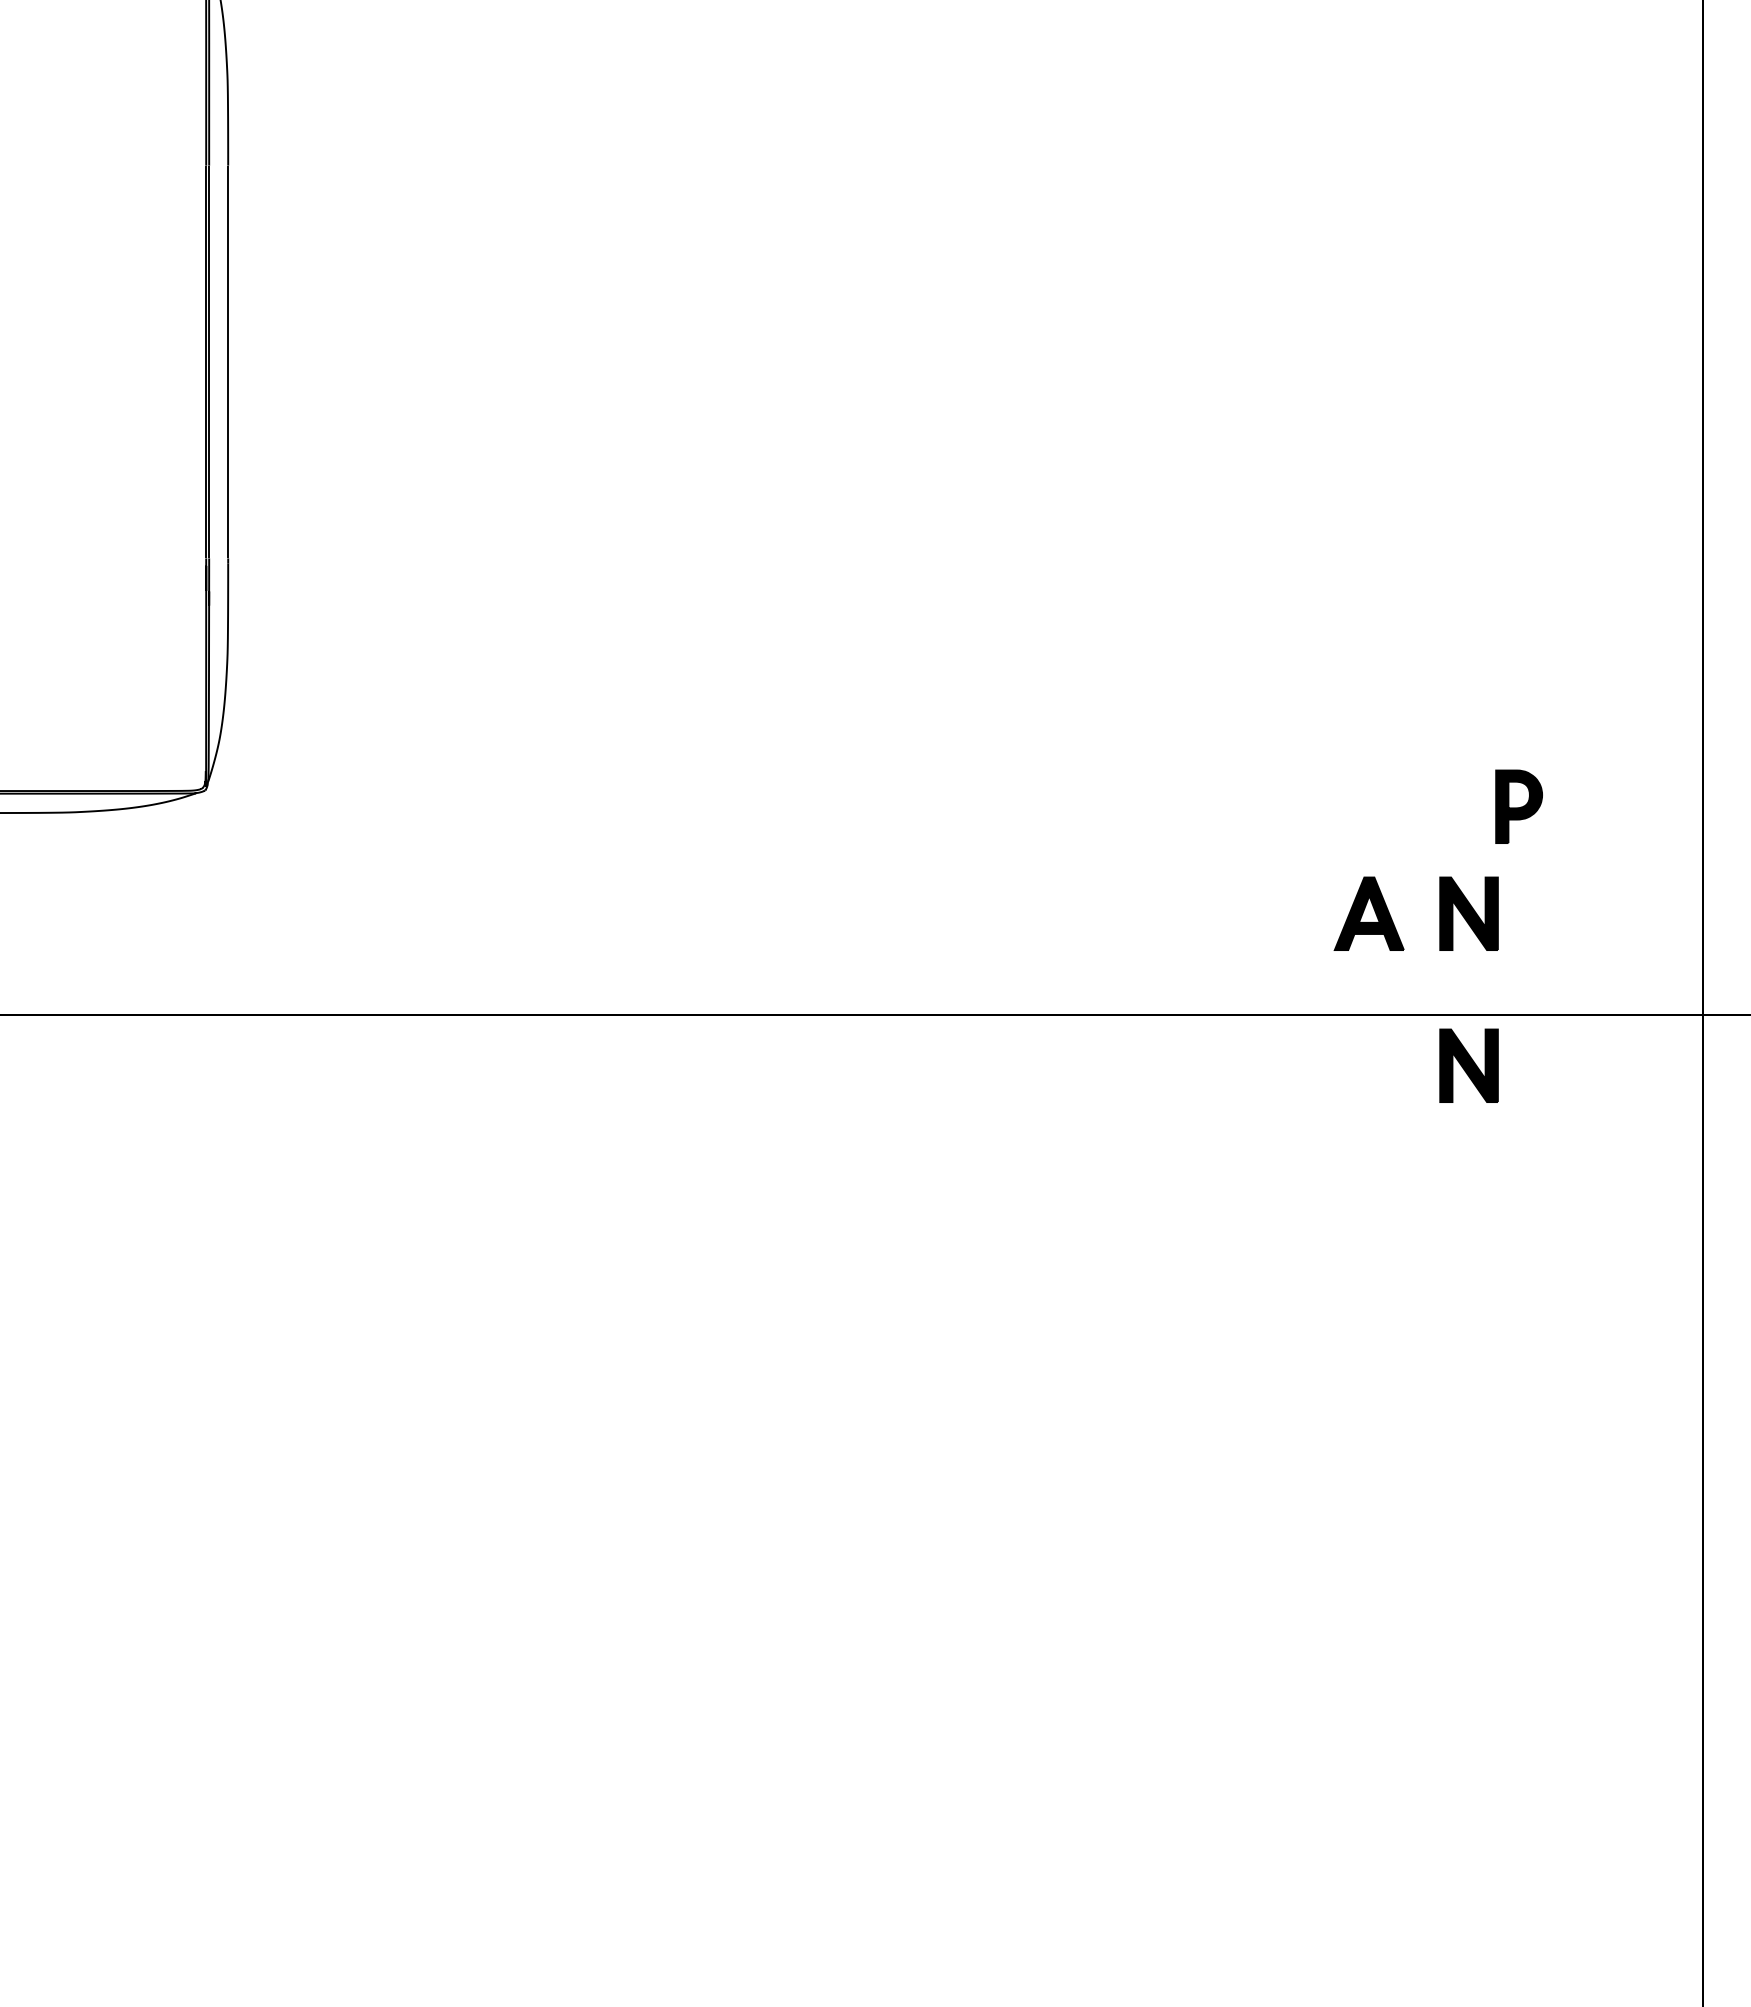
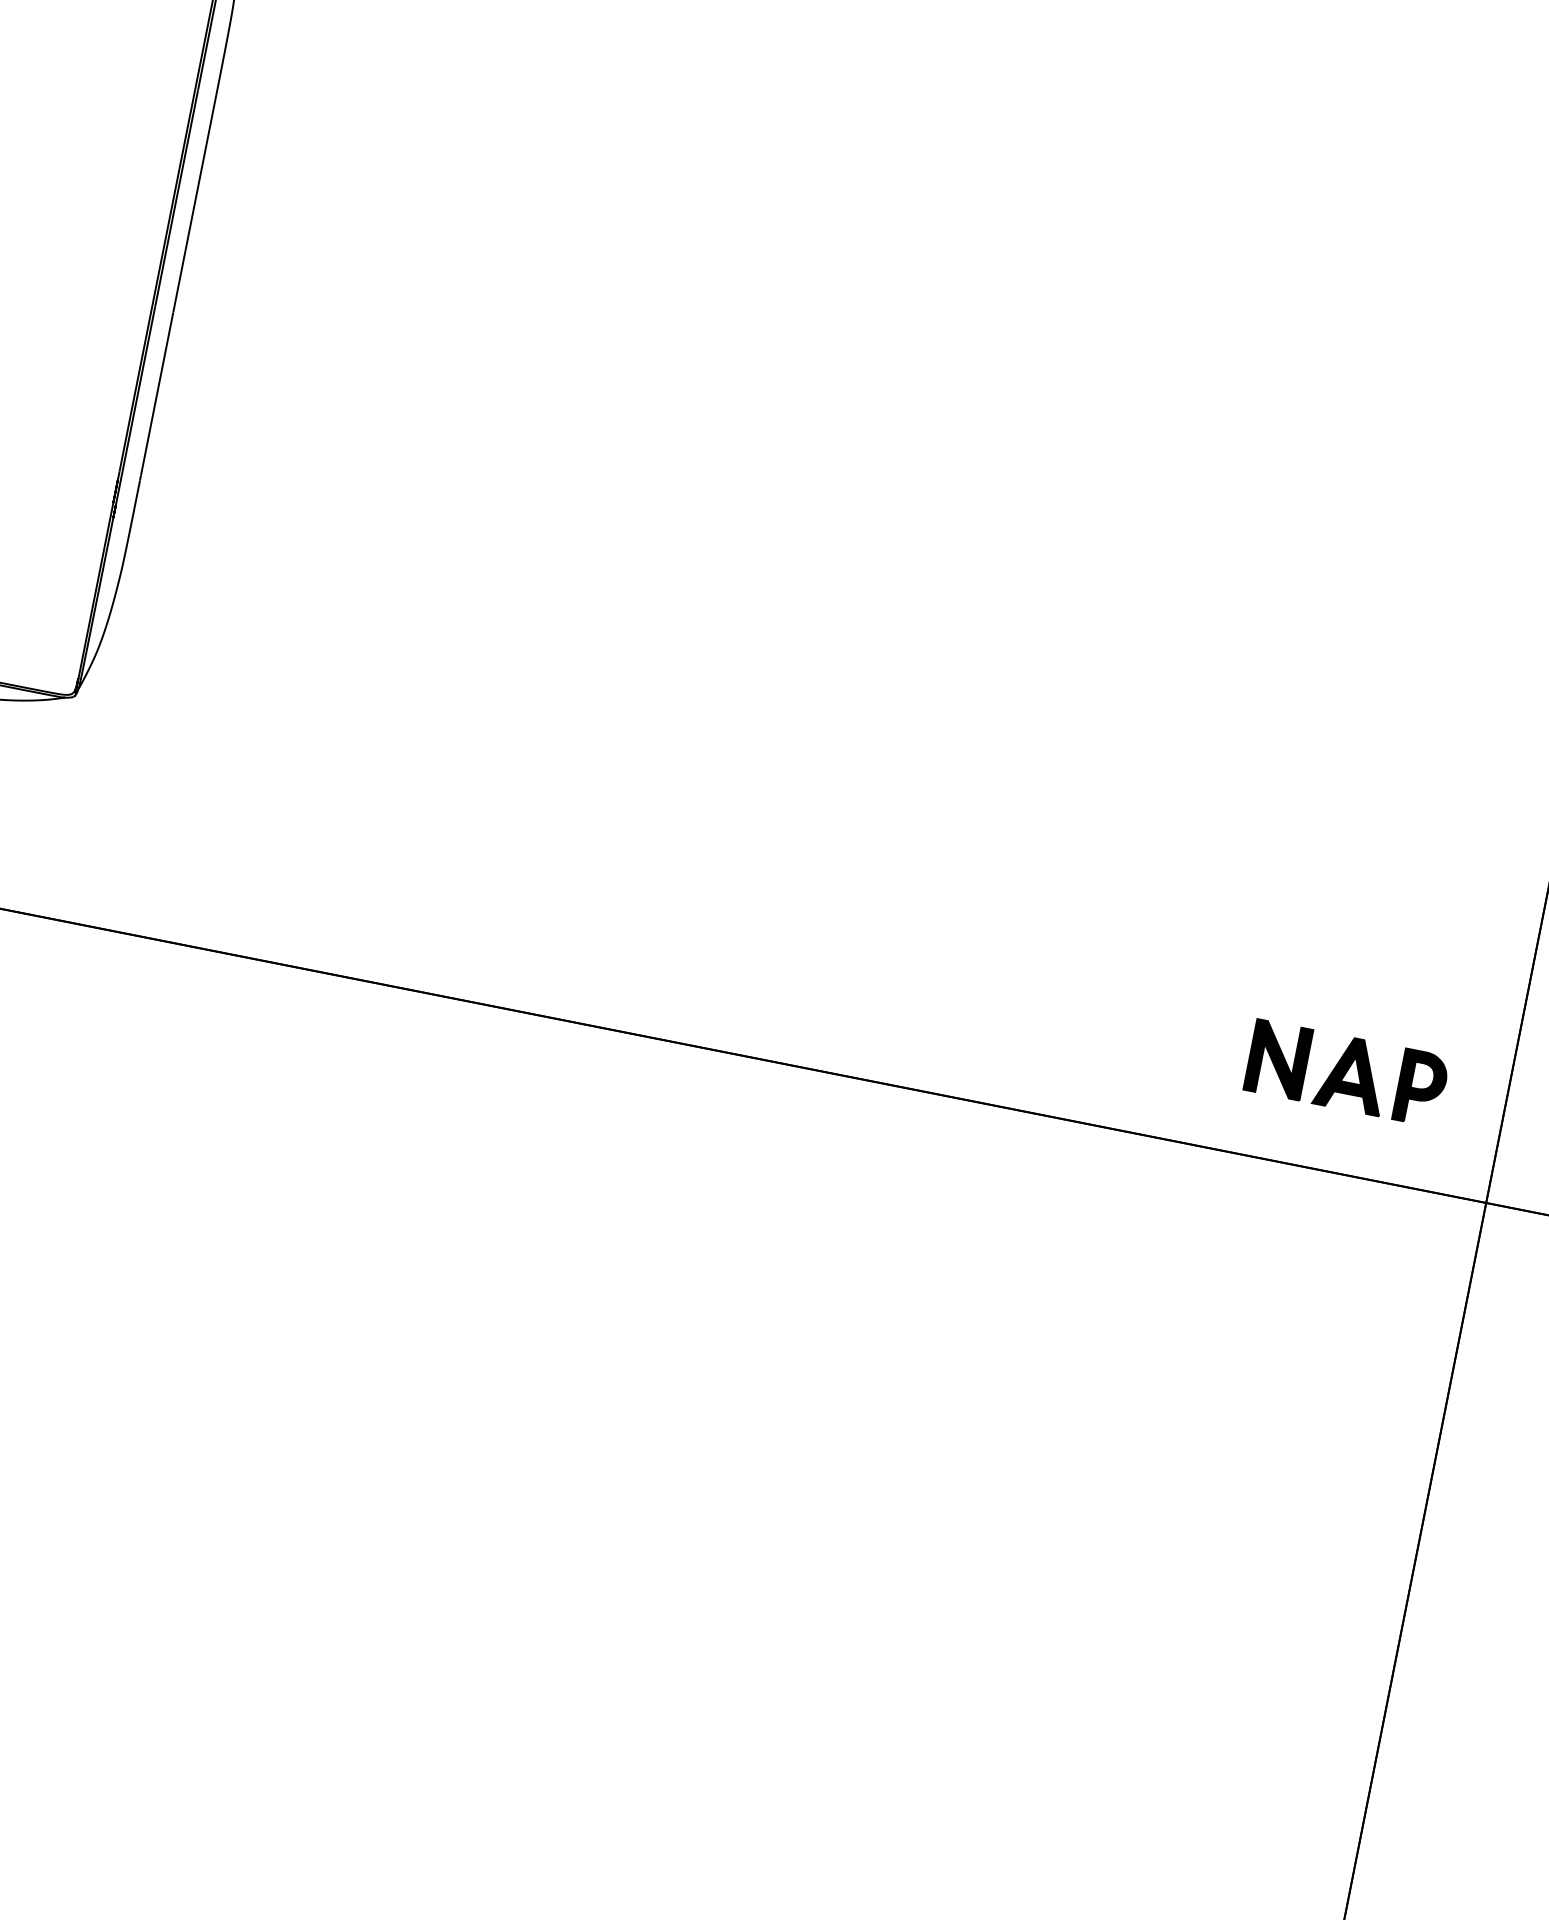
part: (1518, 806) -> (1420, 1087), moved
part: (1368, 913) -> (1351, 1074), moved
part: (1468, 1065) -> (1248, 1207), removed

